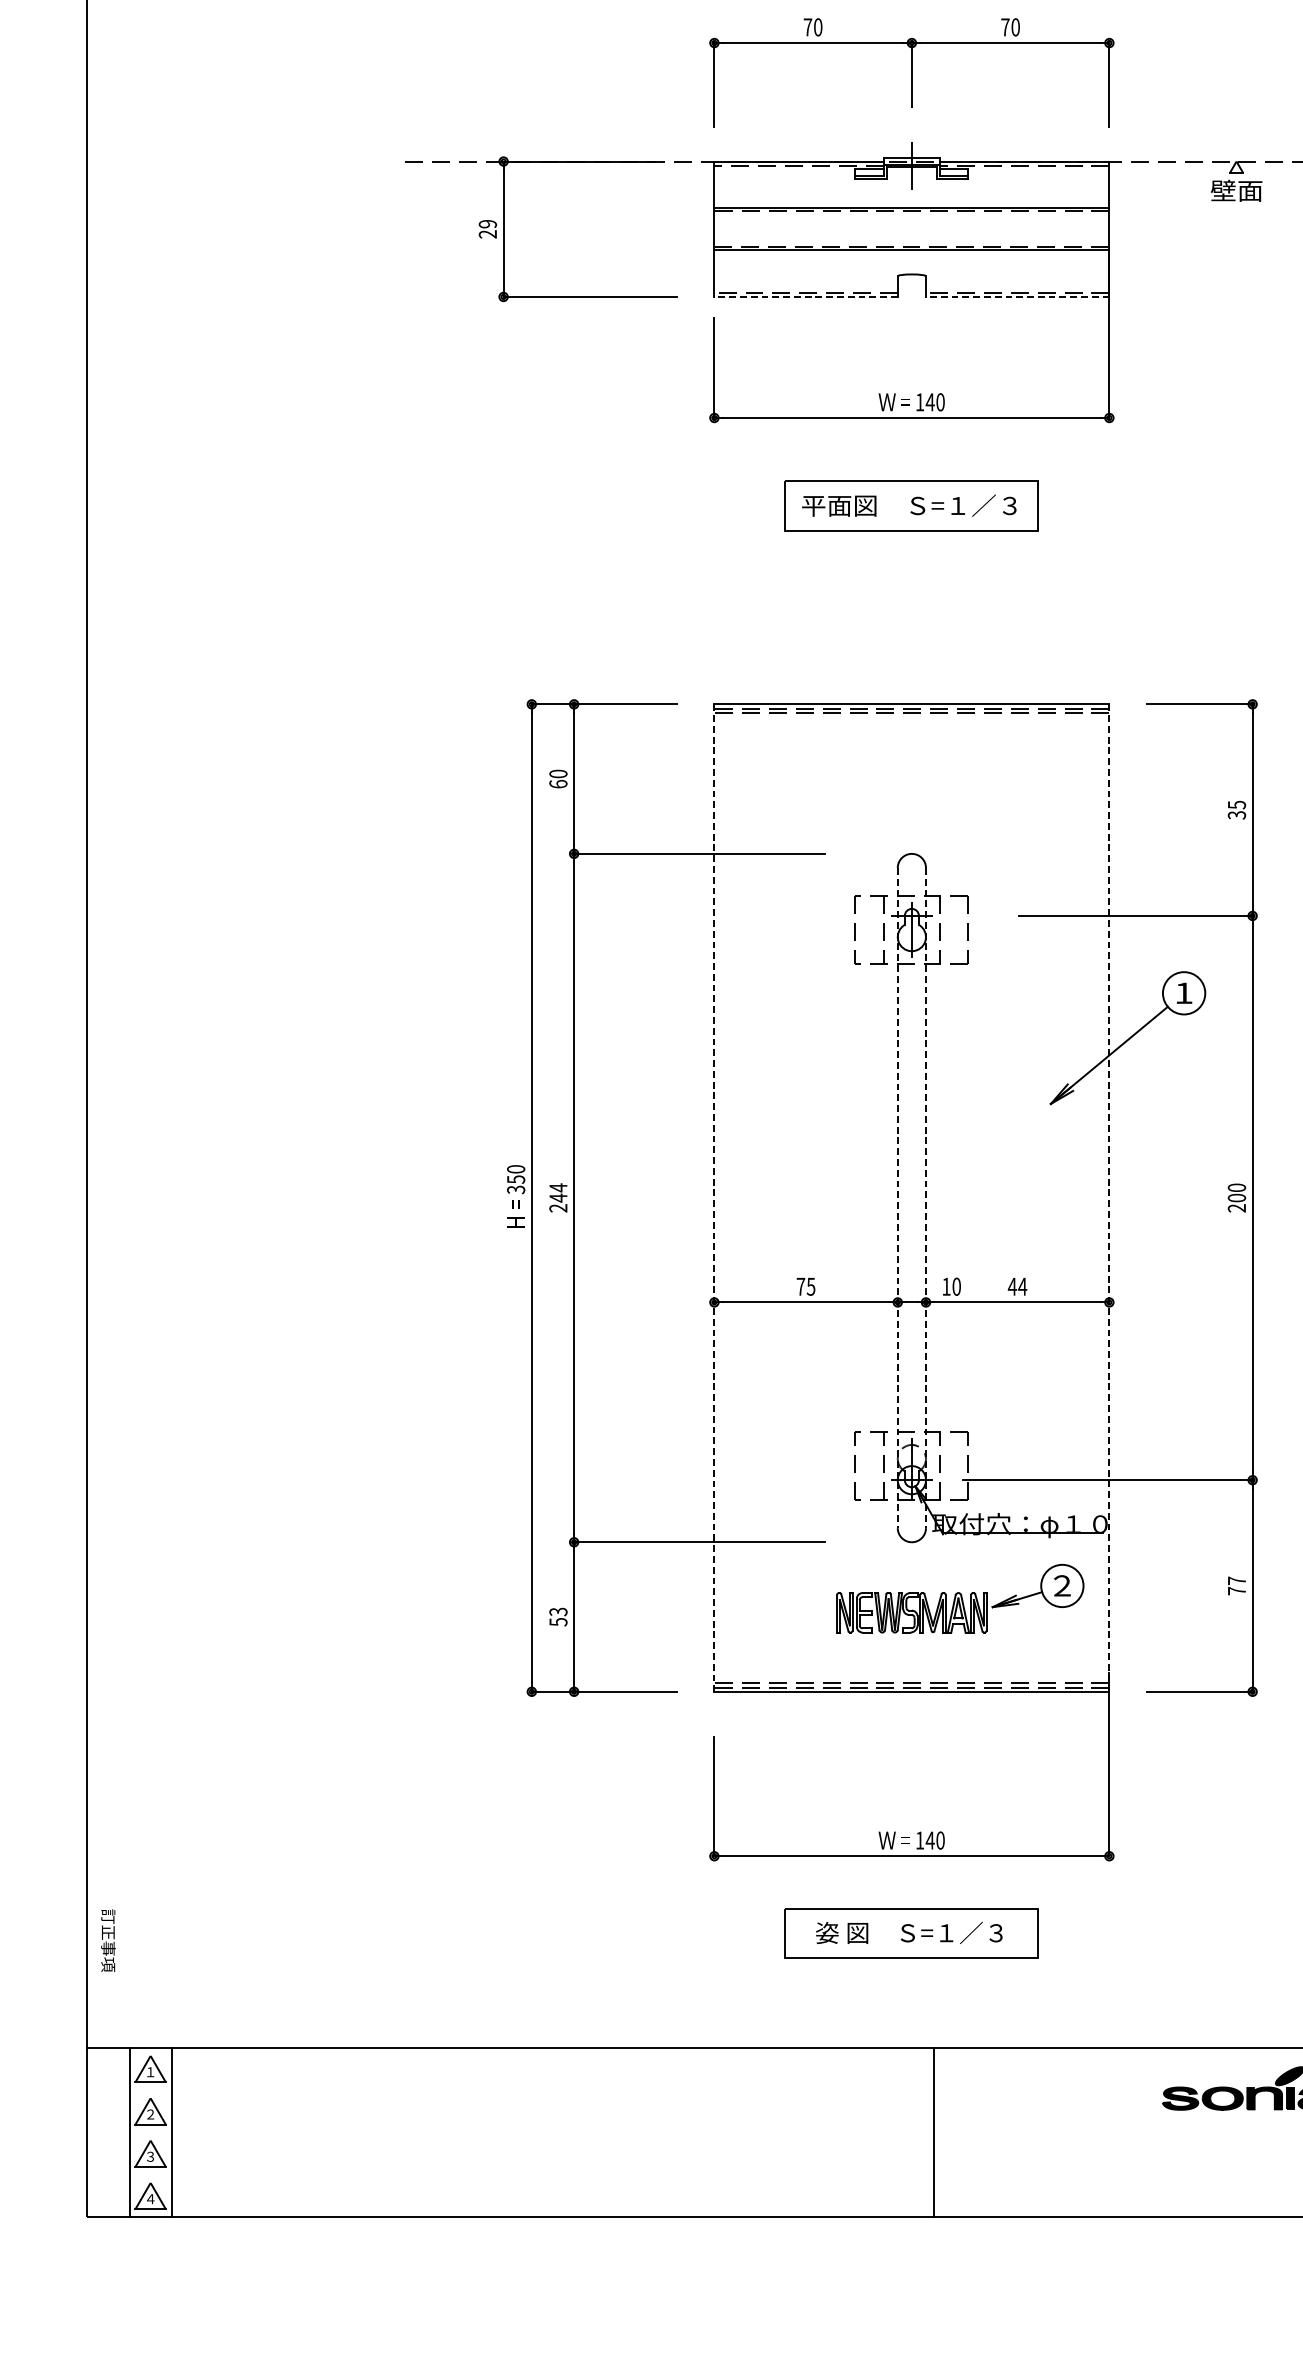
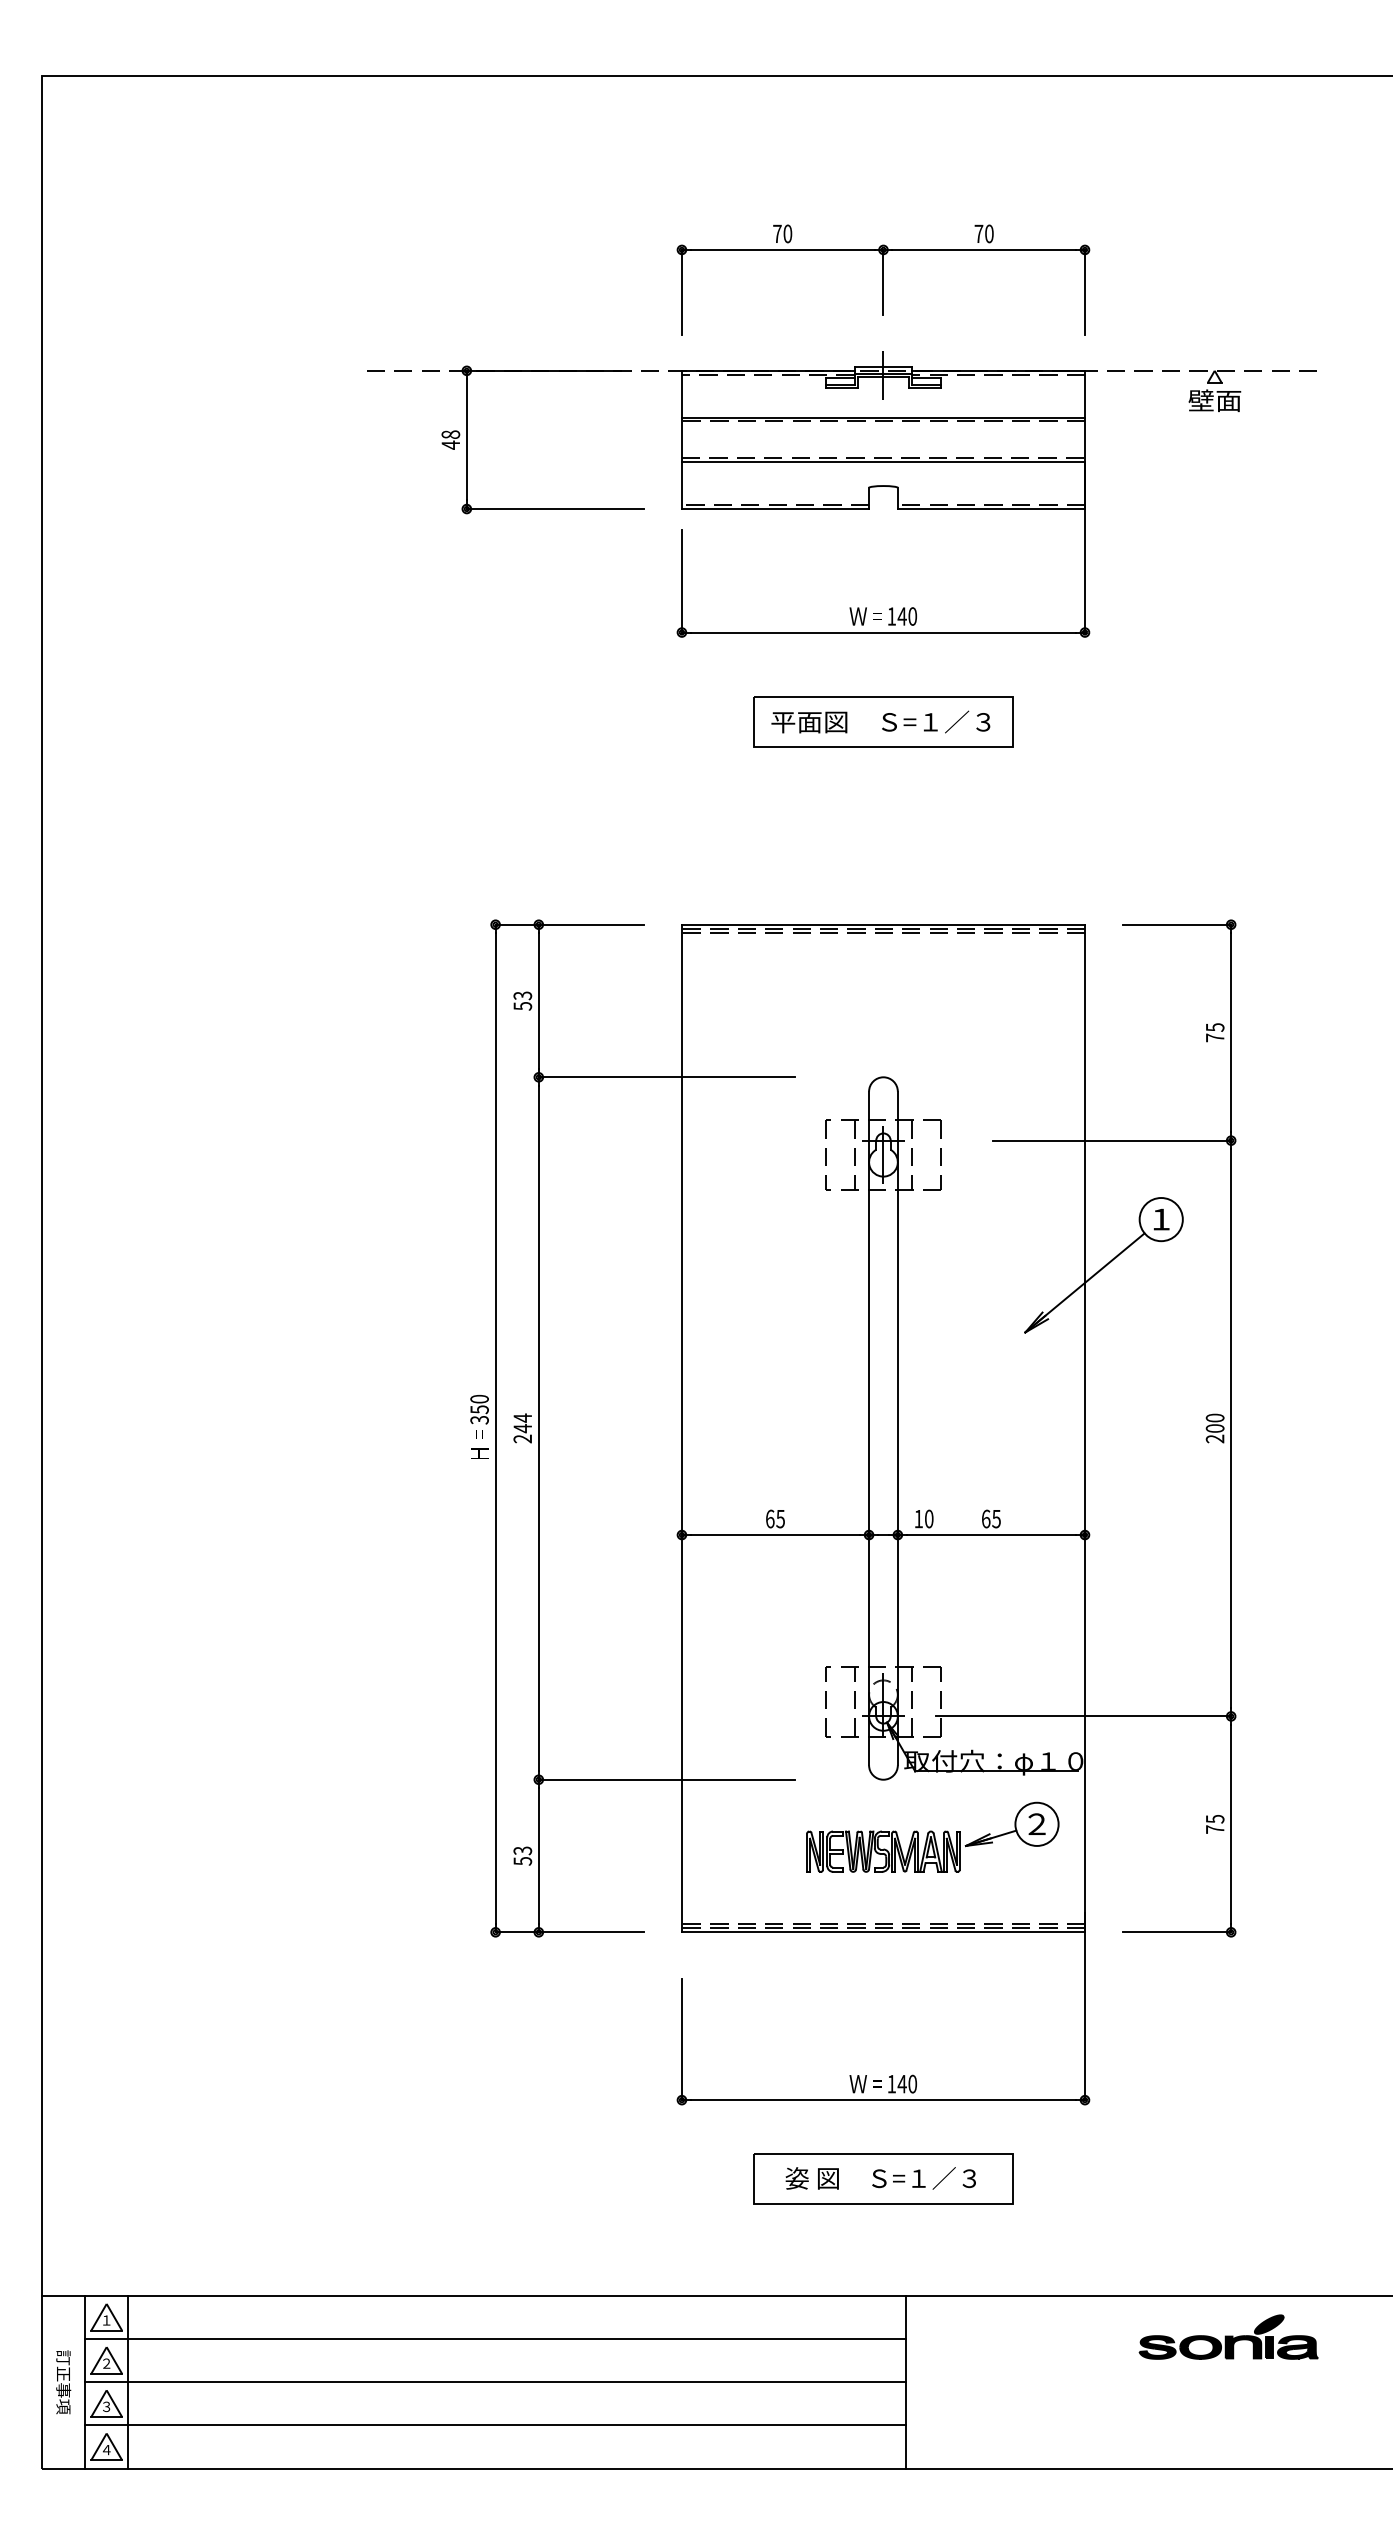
text: (487, 228) -> (450, 439), 29 -> 48
line: (806, 297) -> (775, 509), dashed -> solid
line: (1017, 297) -> (991, 509), dashed -> solid
text: (558, 778) -> (522, 1000), 60 -> 53
text: (1236, 814) -> (1214, 1037), 35 -> 75
line: (713, 1198) -> (681, 1428), dashed -> solid
line: (898, 1198) -> (869, 1428), dashed -> solid
line: (925, 1198) -> (897, 1428), dashed -> solid
line: (1108, 1198) -> (1084, 1428), dashed -> solid
text: (801, 1286) -> (770, 1518), 75 -> 65
text: (1017, 1286) -> (991, 1518), 44 -> 65
text: (1237, 1580) -> (1215, 1818), 77 -> 75
text: (108, 1940) -> (63, 2382), moved
line: (531, 2090) -> (495, 2339), added
line: (531, 2132) -> (495, 2382), added
line: (531, 2175) -> (495, 2425), added

